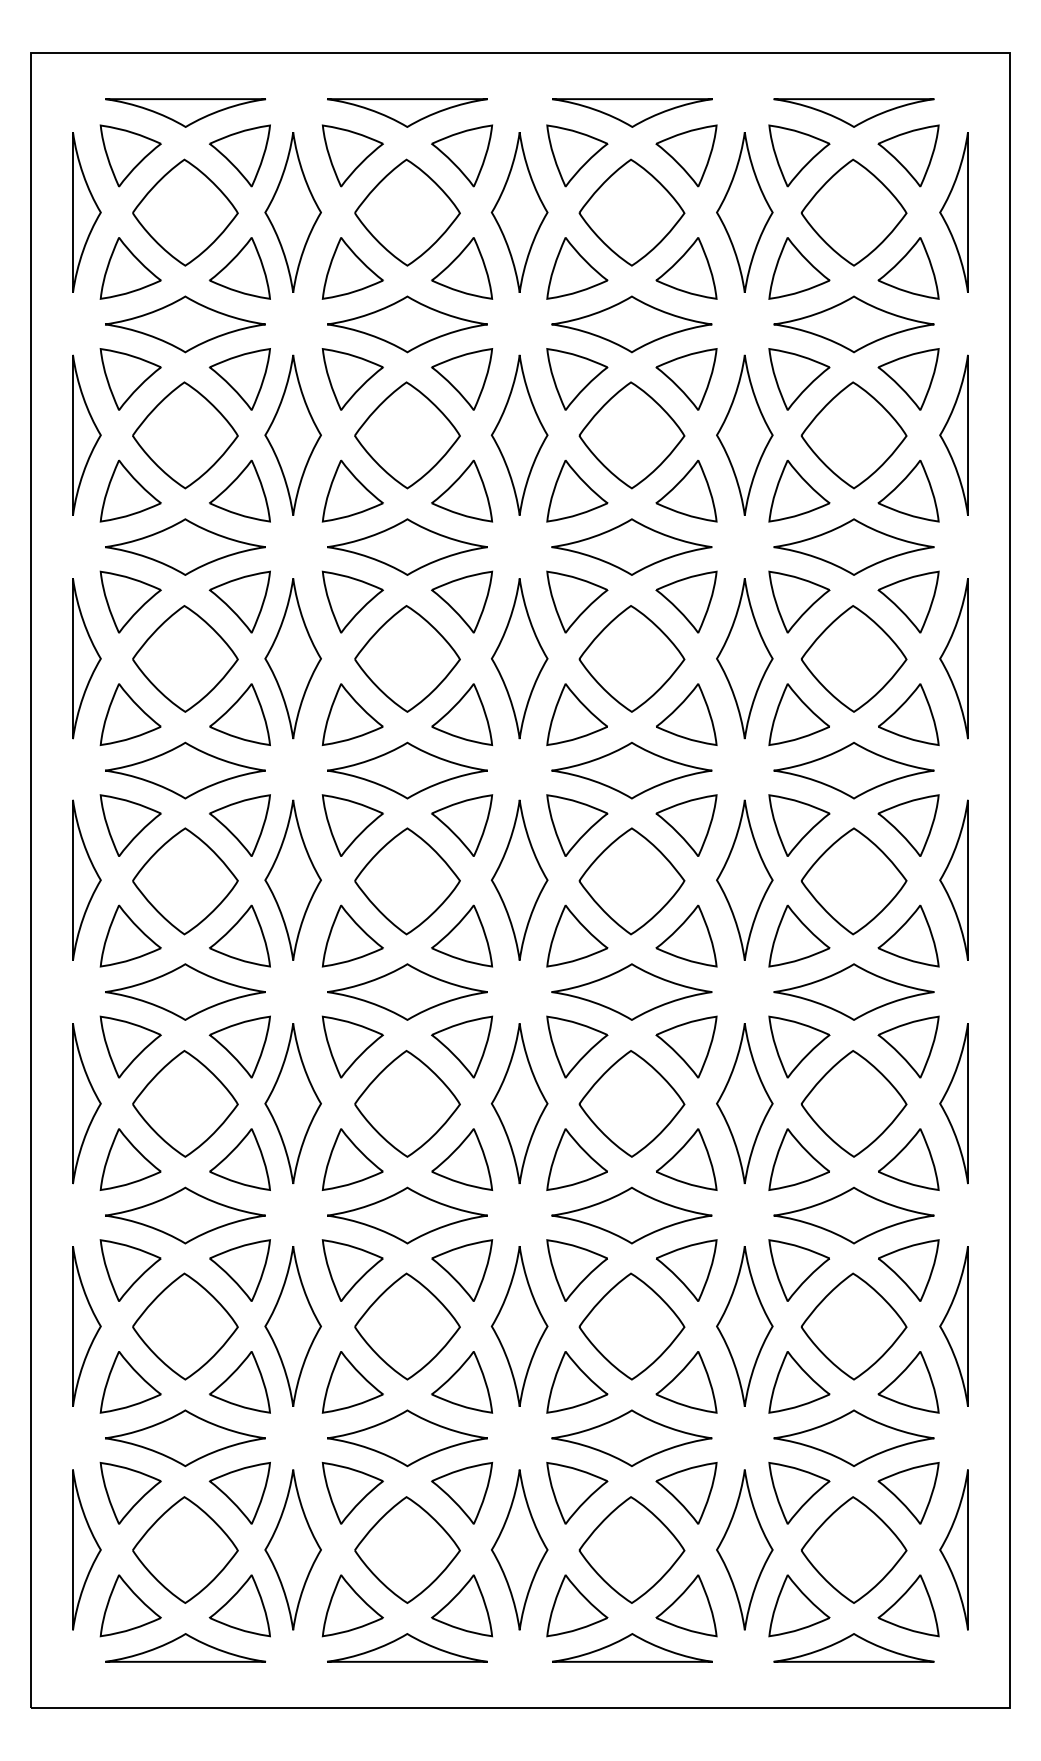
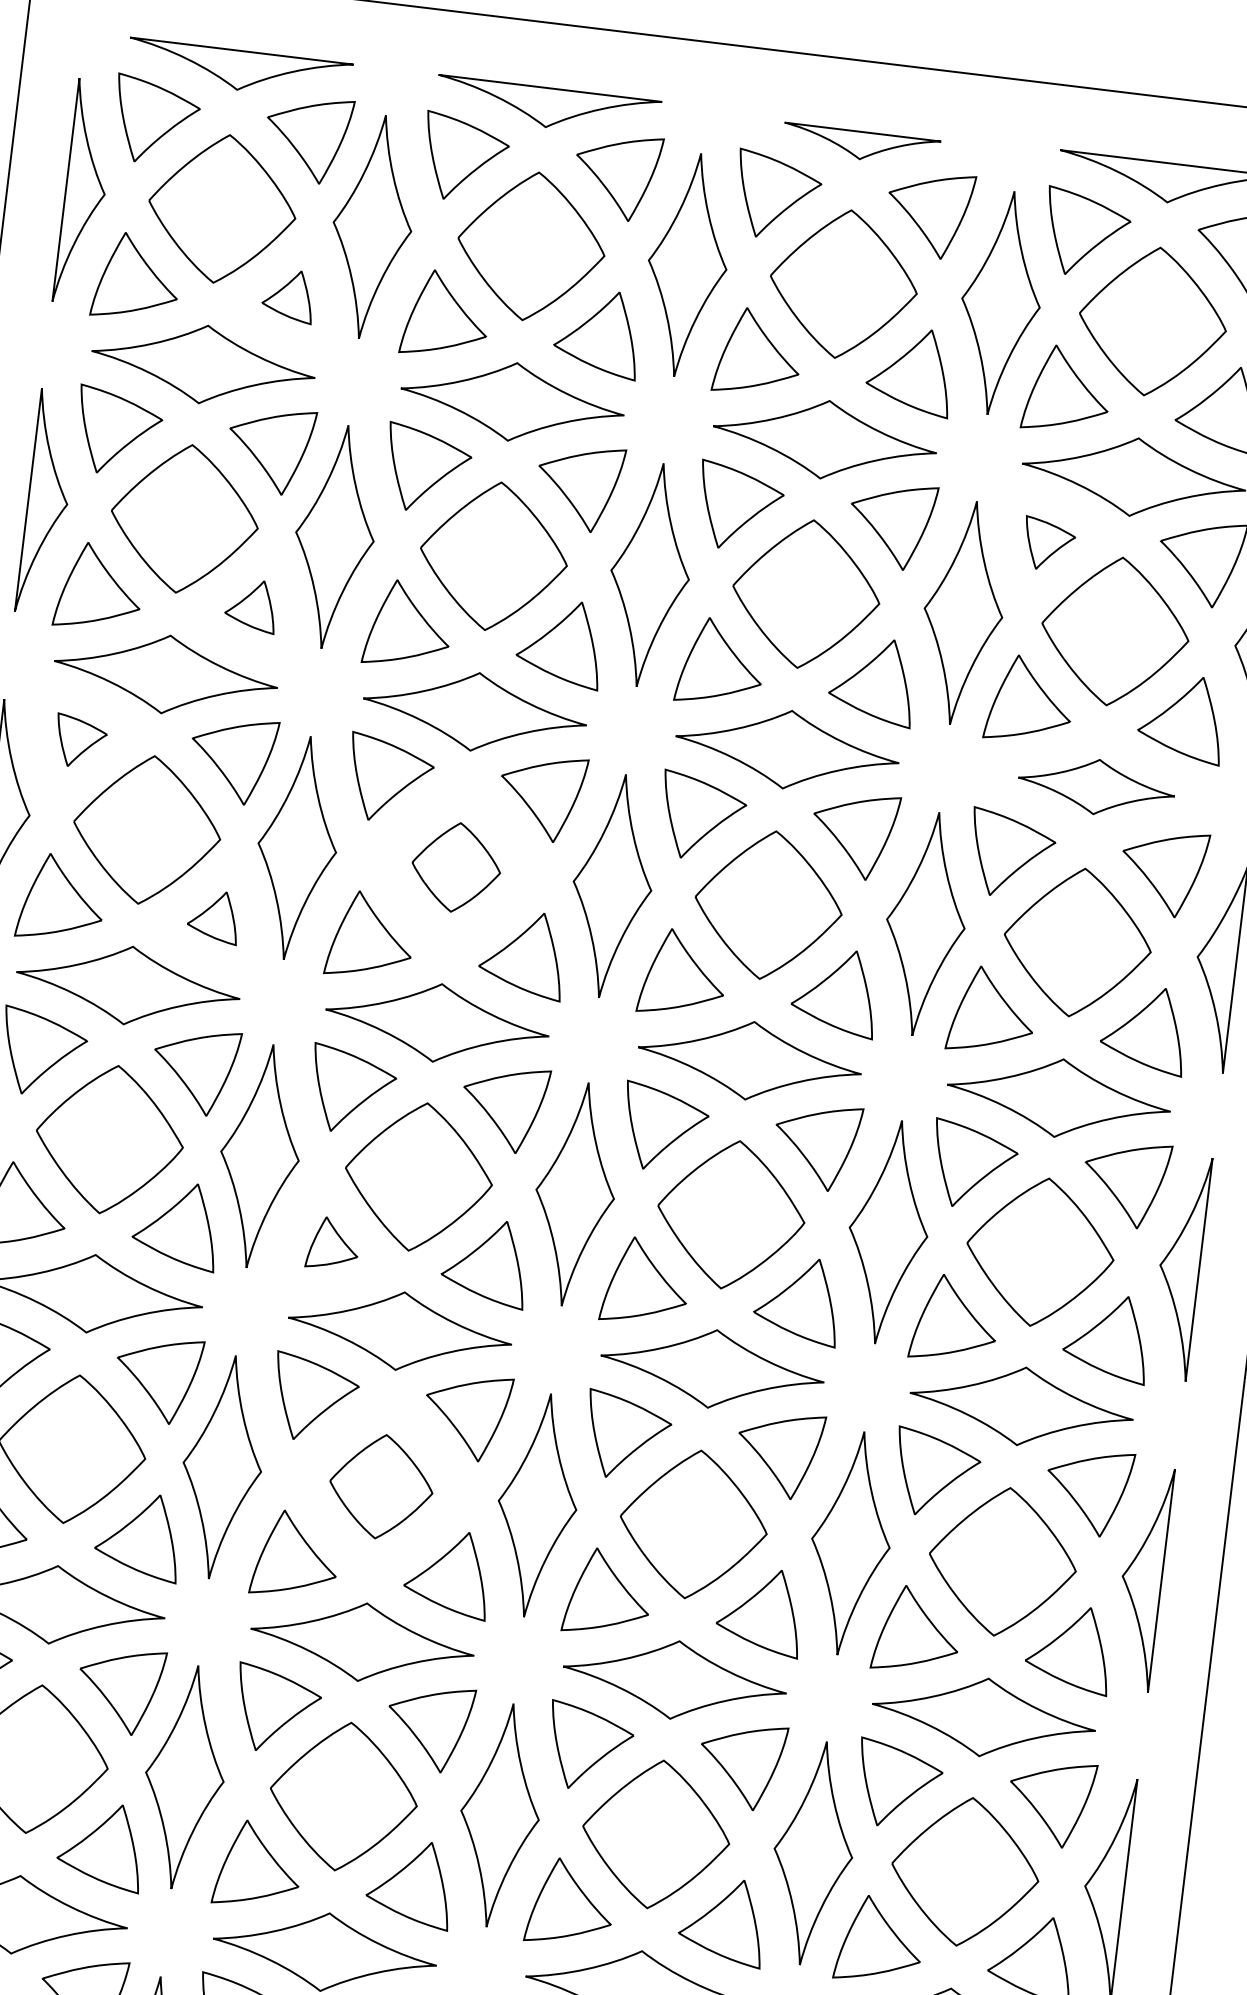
part: (632, 112) -> (861, 144), size x0.7
part: (239, 268) -> (288, 295), size x0.6
part: (799, 379) -> (1048, 544), size x0.6
part: (239, 490) -> (250, 604), size x0.6
part: (853, 546) -> (1095, 786), size x0.7
part: (130, 601) -> (80, 740), size x0.6
part: (407, 658) -> (456, 866), size x0.6
part: (239, 714) -> (213, 916), size x0.6
part: (352, 935) -> (333, 1243), size x0.6
part: (407, 1103) -> (381, 1486), size x0.7

